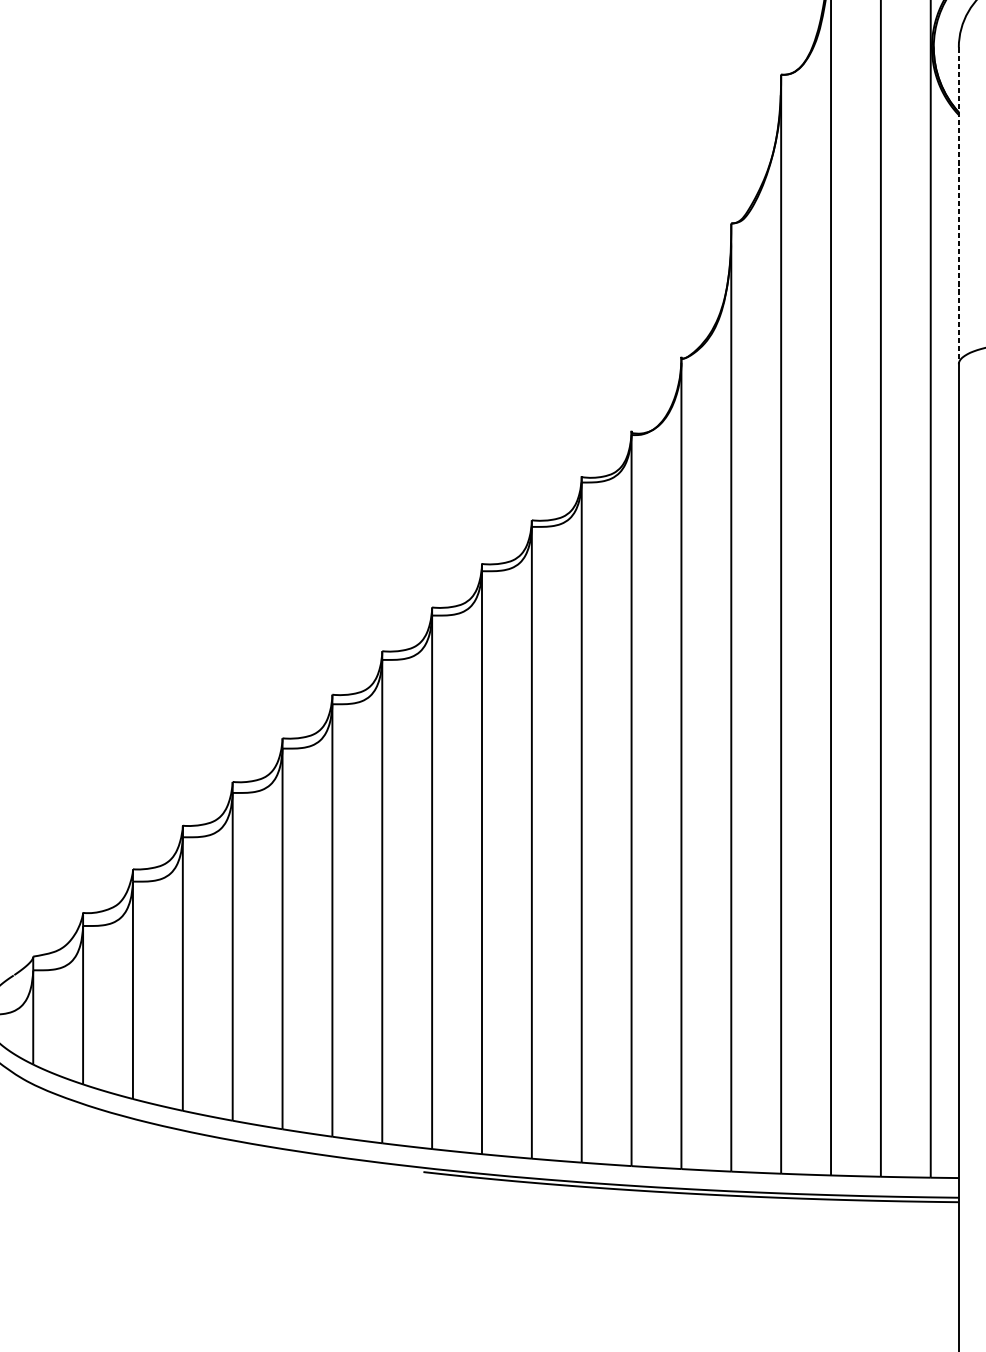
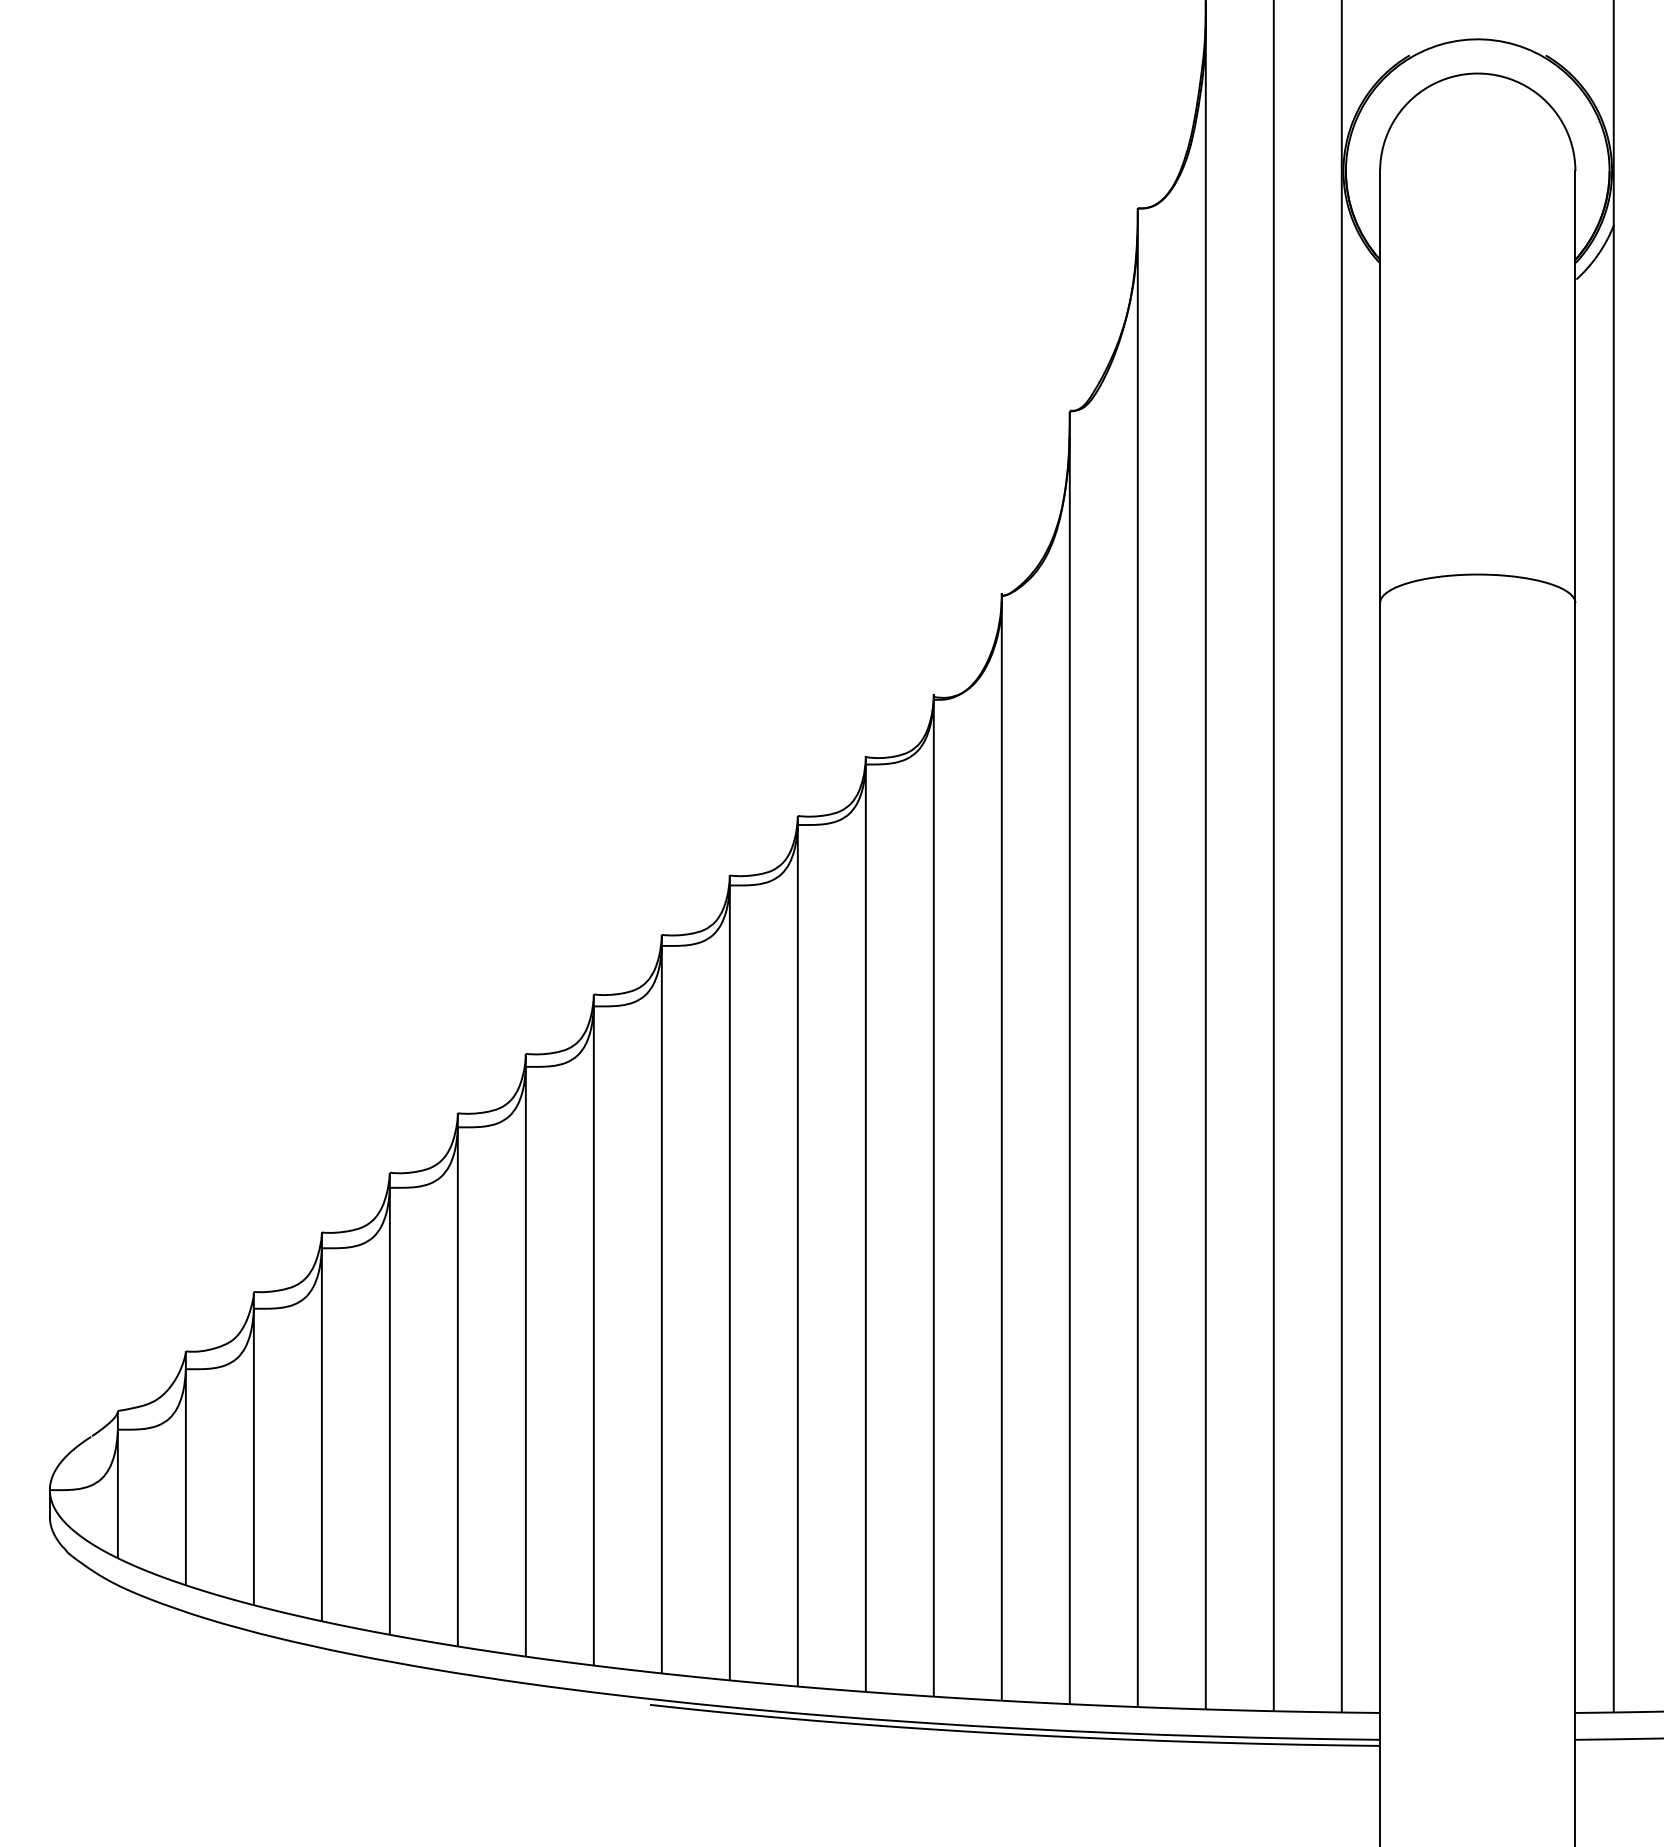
line: (959, 206) -> (1380, 387), dashed -> solid

